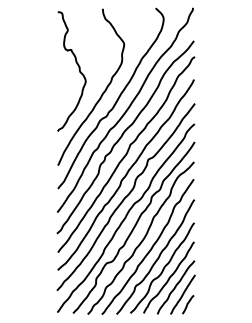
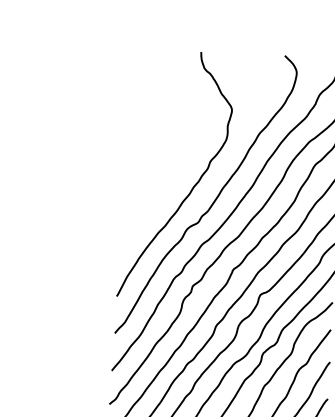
curve: (78, 70) -> (157, 147), removed

